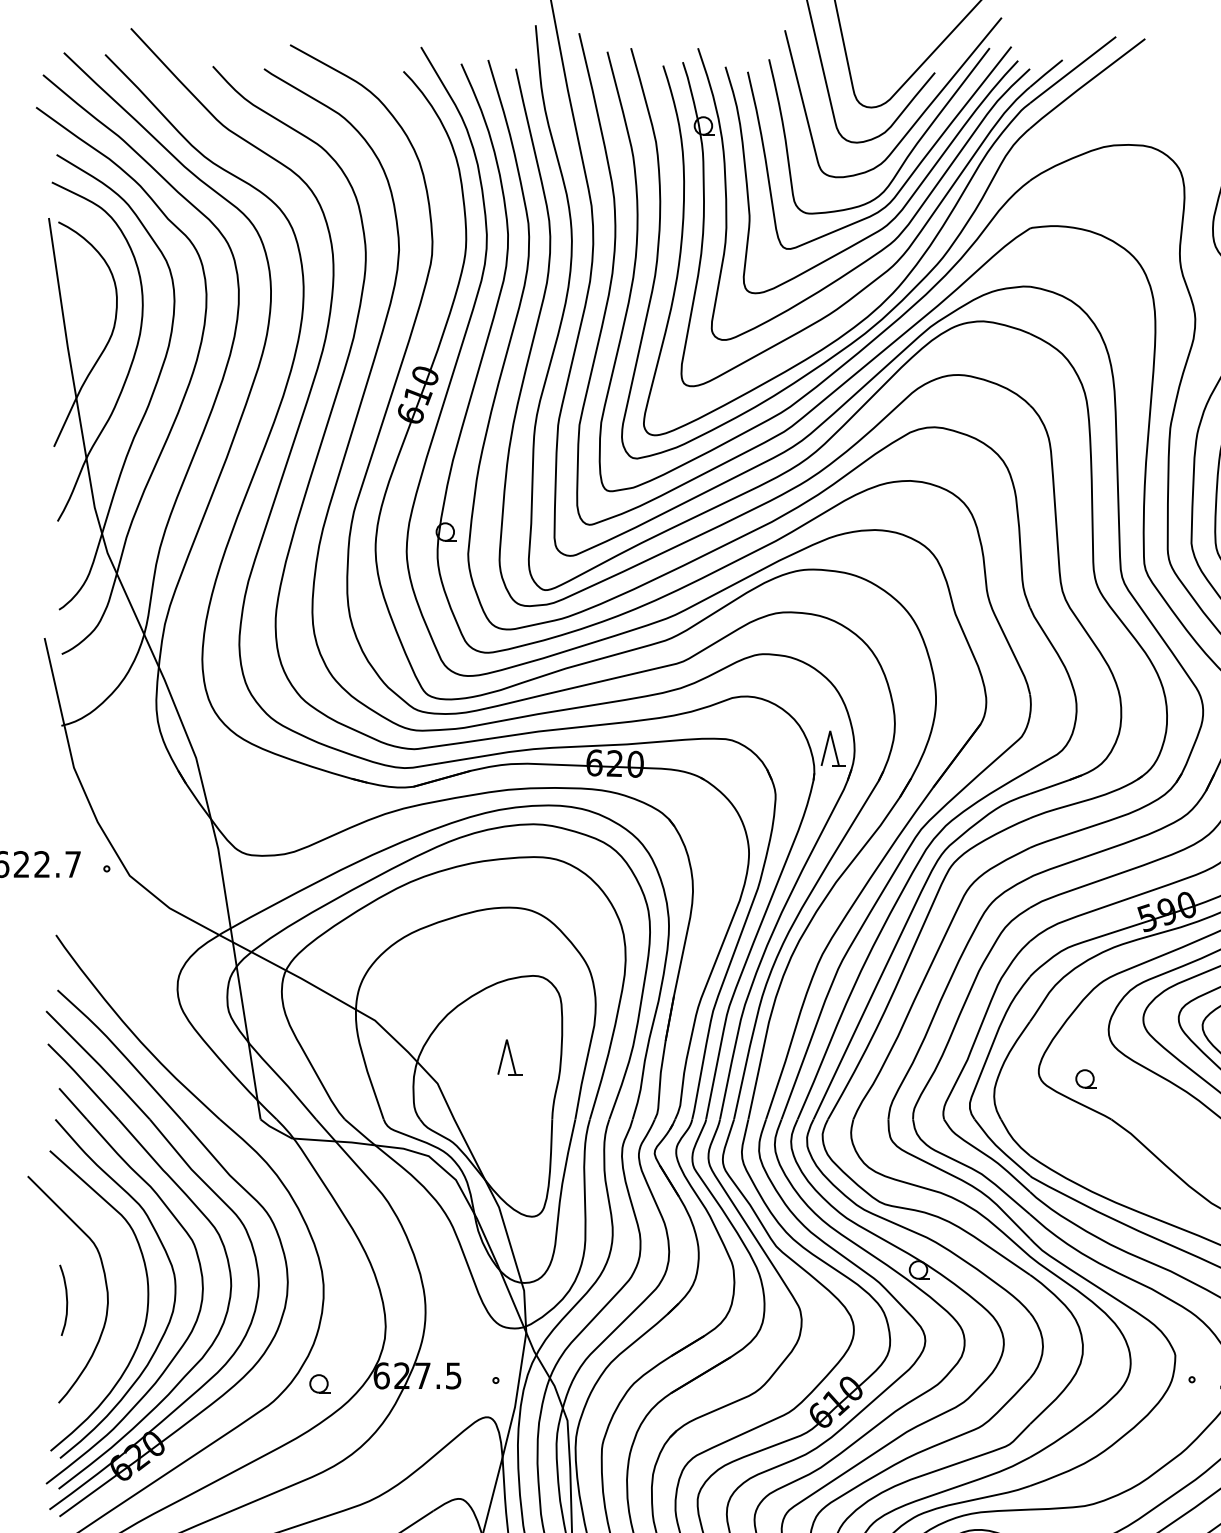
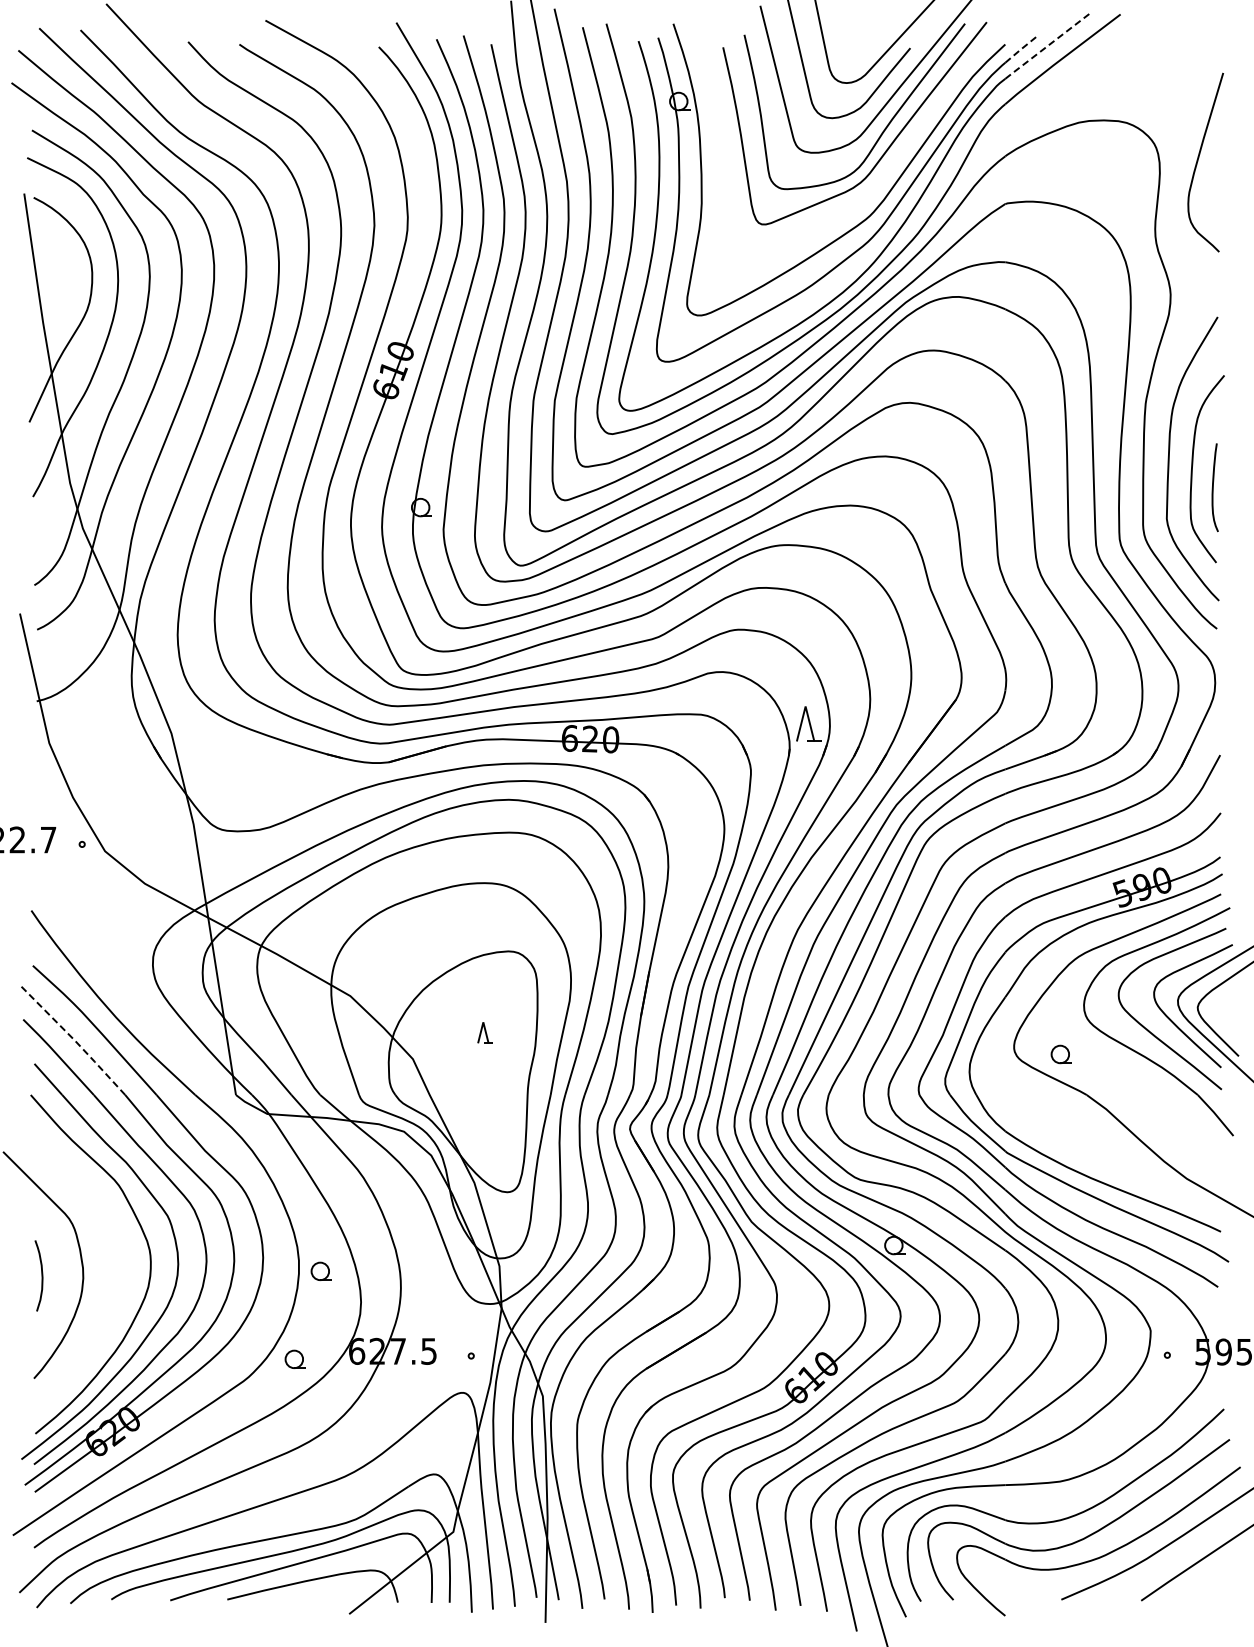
line: (1073, 69) -> (1048, 45), solid -> dashed
line: (1046, 73) -> (1021, 49), solid -> dashed
curve: (907, 200) -> (882, 176), removed
part: (509, 1056) -> (484, 1032), size x0.6
line: (100, 1064) -> (75, 1040), solid -> dashed
part: (345, 1294) -> (320, 1270), added
curve: (147, 1300) -> (122, 1276), removed

